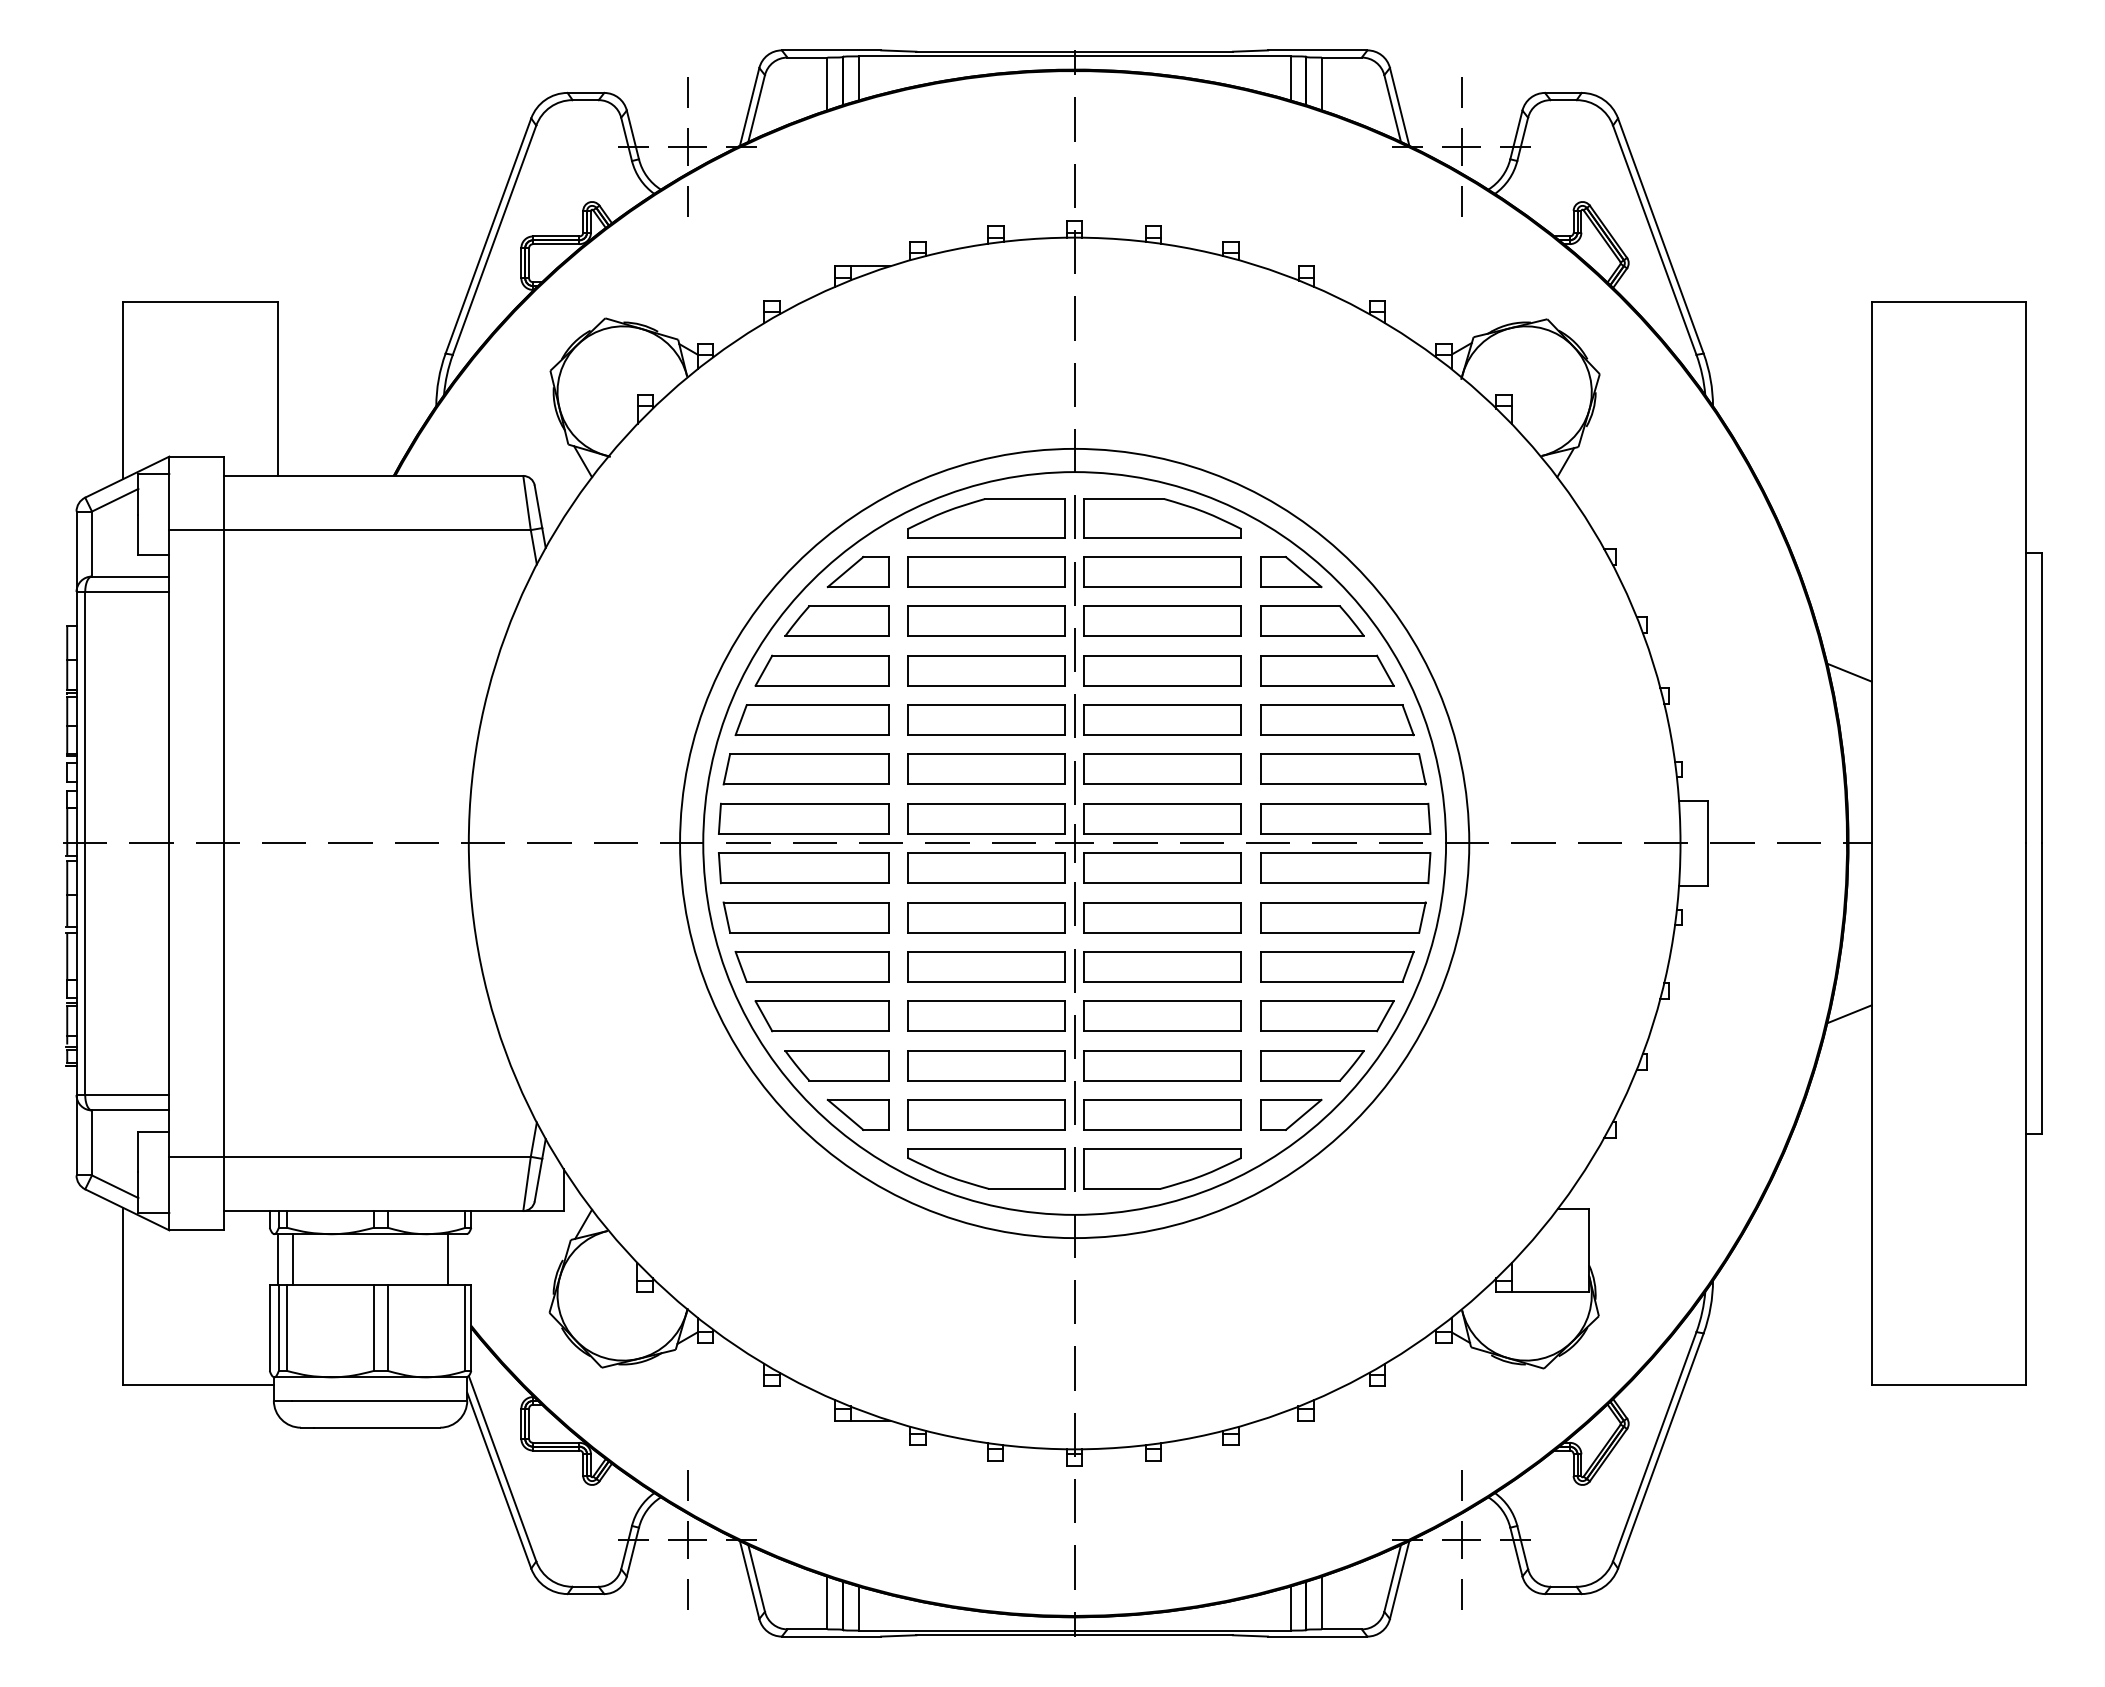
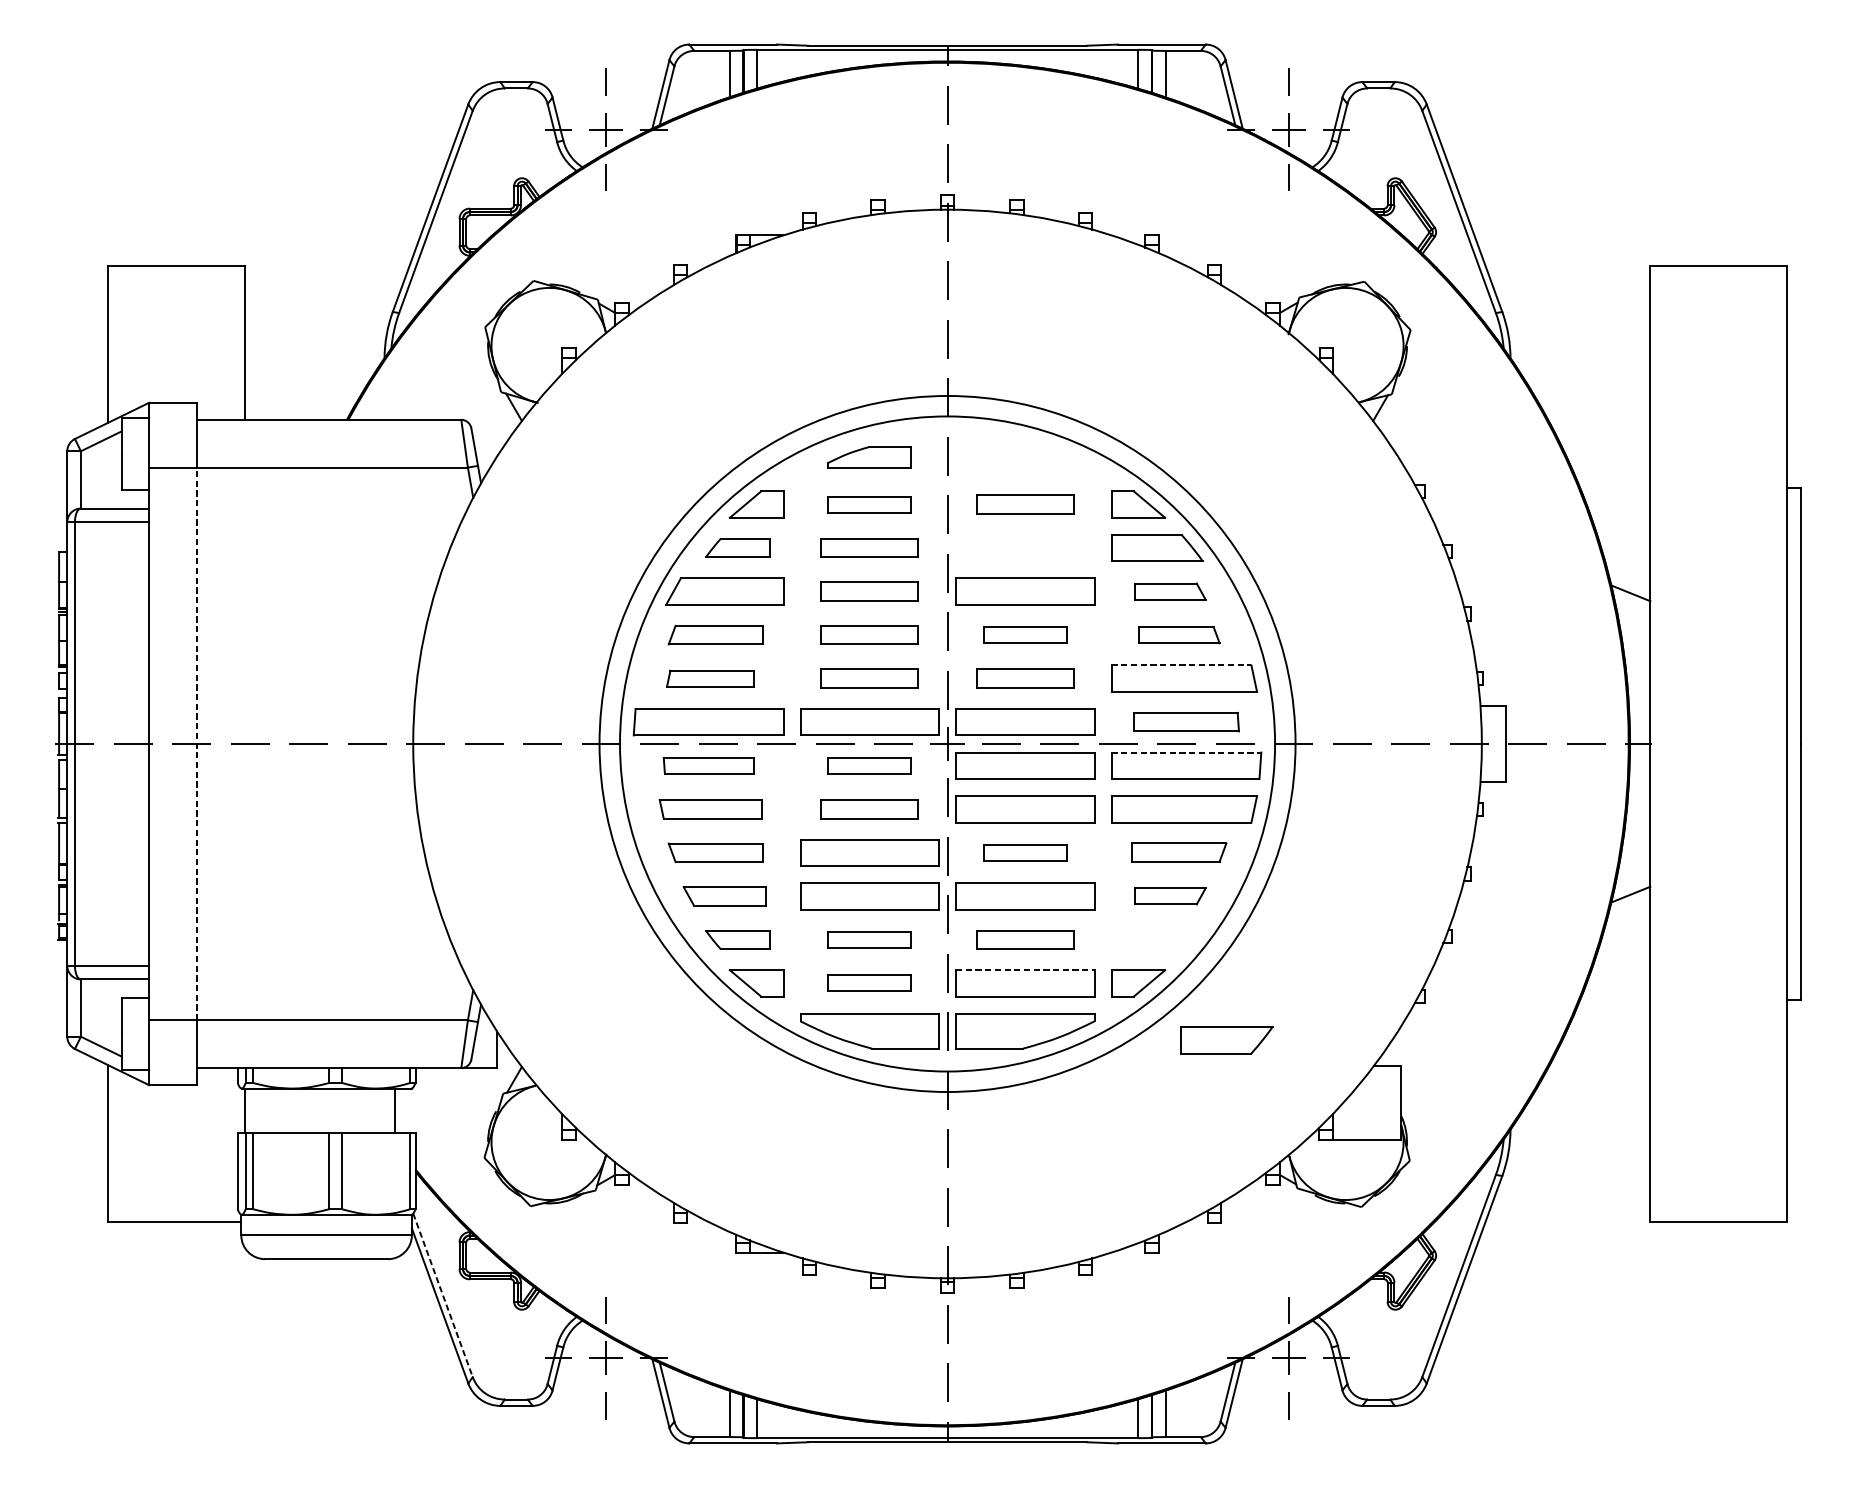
part: (986, 518) -> (869, 457), size x0.6
part: (1162, 518) -> (1025, 457), removed
part: (986, 571) -> (869, 504), size x0.6
part: (1162, 571) -> (1025, 504), size x0.7
part: (836, 620) -> (737, 547), size x0.7
part: (986, 620) -> (869, 547), size x0.7
part: (1162, 620) -> (1025, 547), removed
part: (986, 670) -> (869, 591), size x0.7
part: (1327, 670) -> (1170, 591), size x0.6
part: (811, 719) -> (715, 634), size x0.7
part: (986, 719) -> (869, 634), size x0.7
part: (1162, 719) -> (1025, 634), size x0.6
part: (1337, 720) -> (1179, 635), size x0.6
line: (1340, 754) -> (1181, 665), solid -> dashed
part: (986, 768) -> (869, 677), size x0.7
part: (1162, 768) -> (1025, 677), size x0.7
part: (805, 769) -> (710, 678), size x0.6
part: (1345, 818) -> (1186, 721), size x0.7
line: (223, 843) -> (196, 744), solid -> dashed
line: (1345, 853) -> (1186, 752), solid -> dashed
part: (986, 867) -> (869, 765), size x0.6
part: (803, 868) -> (708, 766), size x0.6
part: (805, 917) -> (710, 809), size x0.7
part: (986, 917) -> (869, 809), size x0.7
part: (811, 966) -> (715, 852), size x0.7
part: (1162, 966) -> (1025, 852), size x0.6
part: (1337, 966) -> (1179, 852), size x0.7
part: (821, 1016) -> (724, 896), size x0.7
part: (1327, 1016) -> (1170, 896), size x0.6
part: (836, 1065) -> (737, 939), size x0.7
part: (986, 1065) -> (869, 939), size x0.6
part: (1162, 1065) -> (1025, 939), size x0.7
part: (1312, 1065) -> (1226, 1040), moved
line: (1163, 1099) -> (1025, 969), solid -> dashed
part: (986, 1114) -> (869, 982), size x0.6
line: (293, 1259) -> (258, 1110), removed
line: (502, 1468) -> (442, 1295), solid -> dashed

